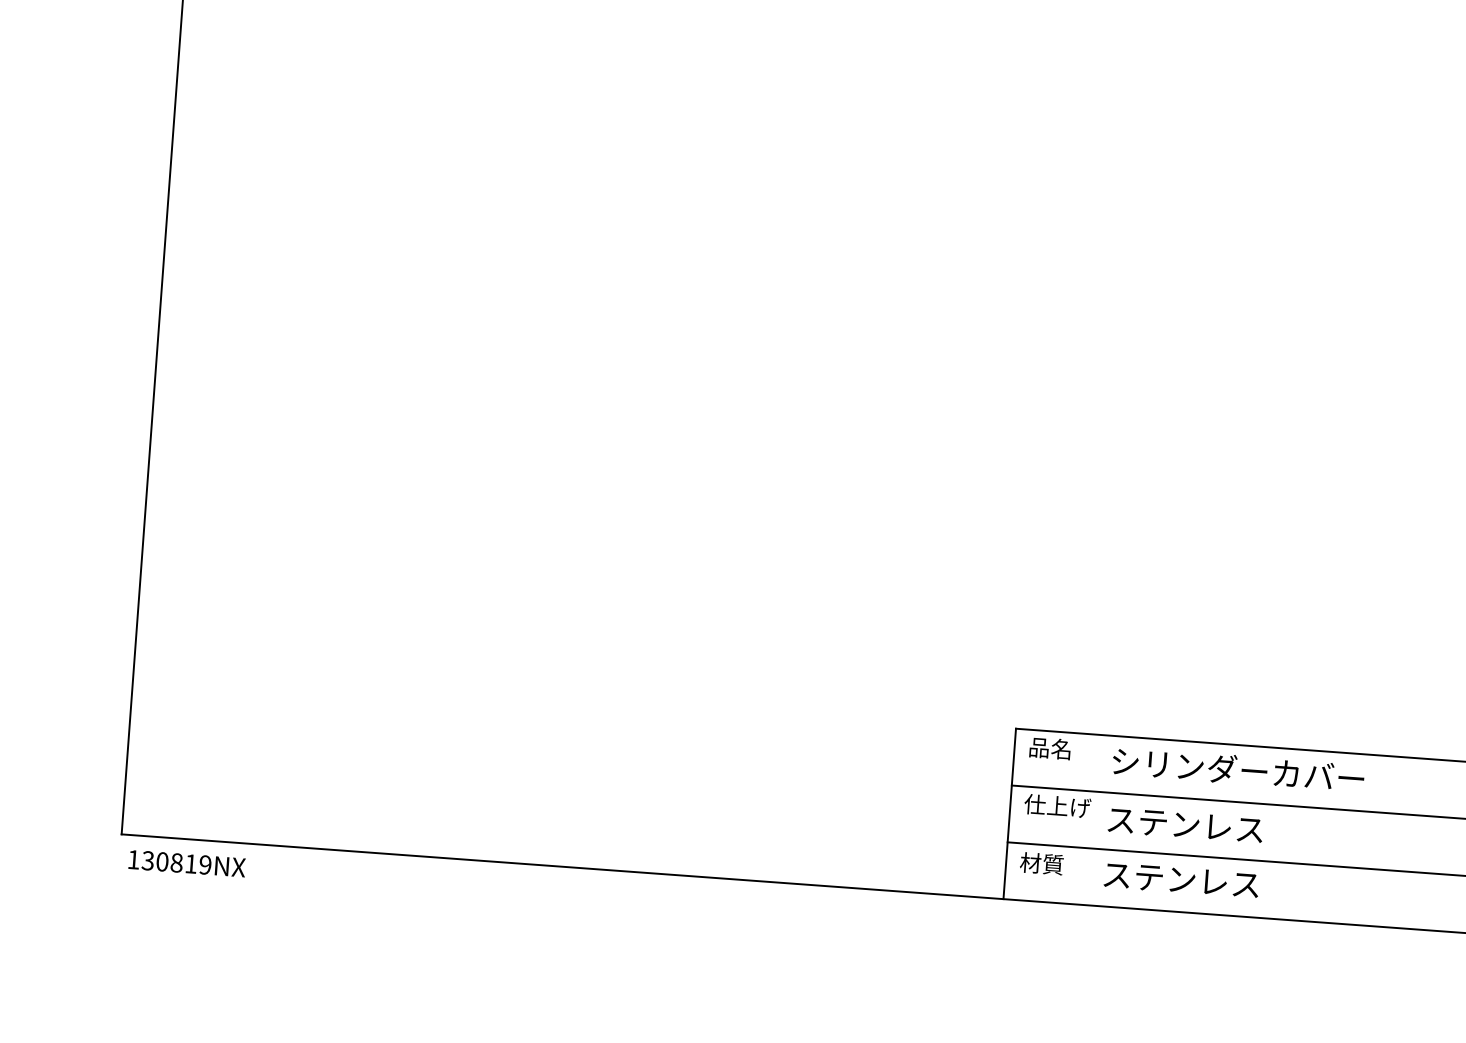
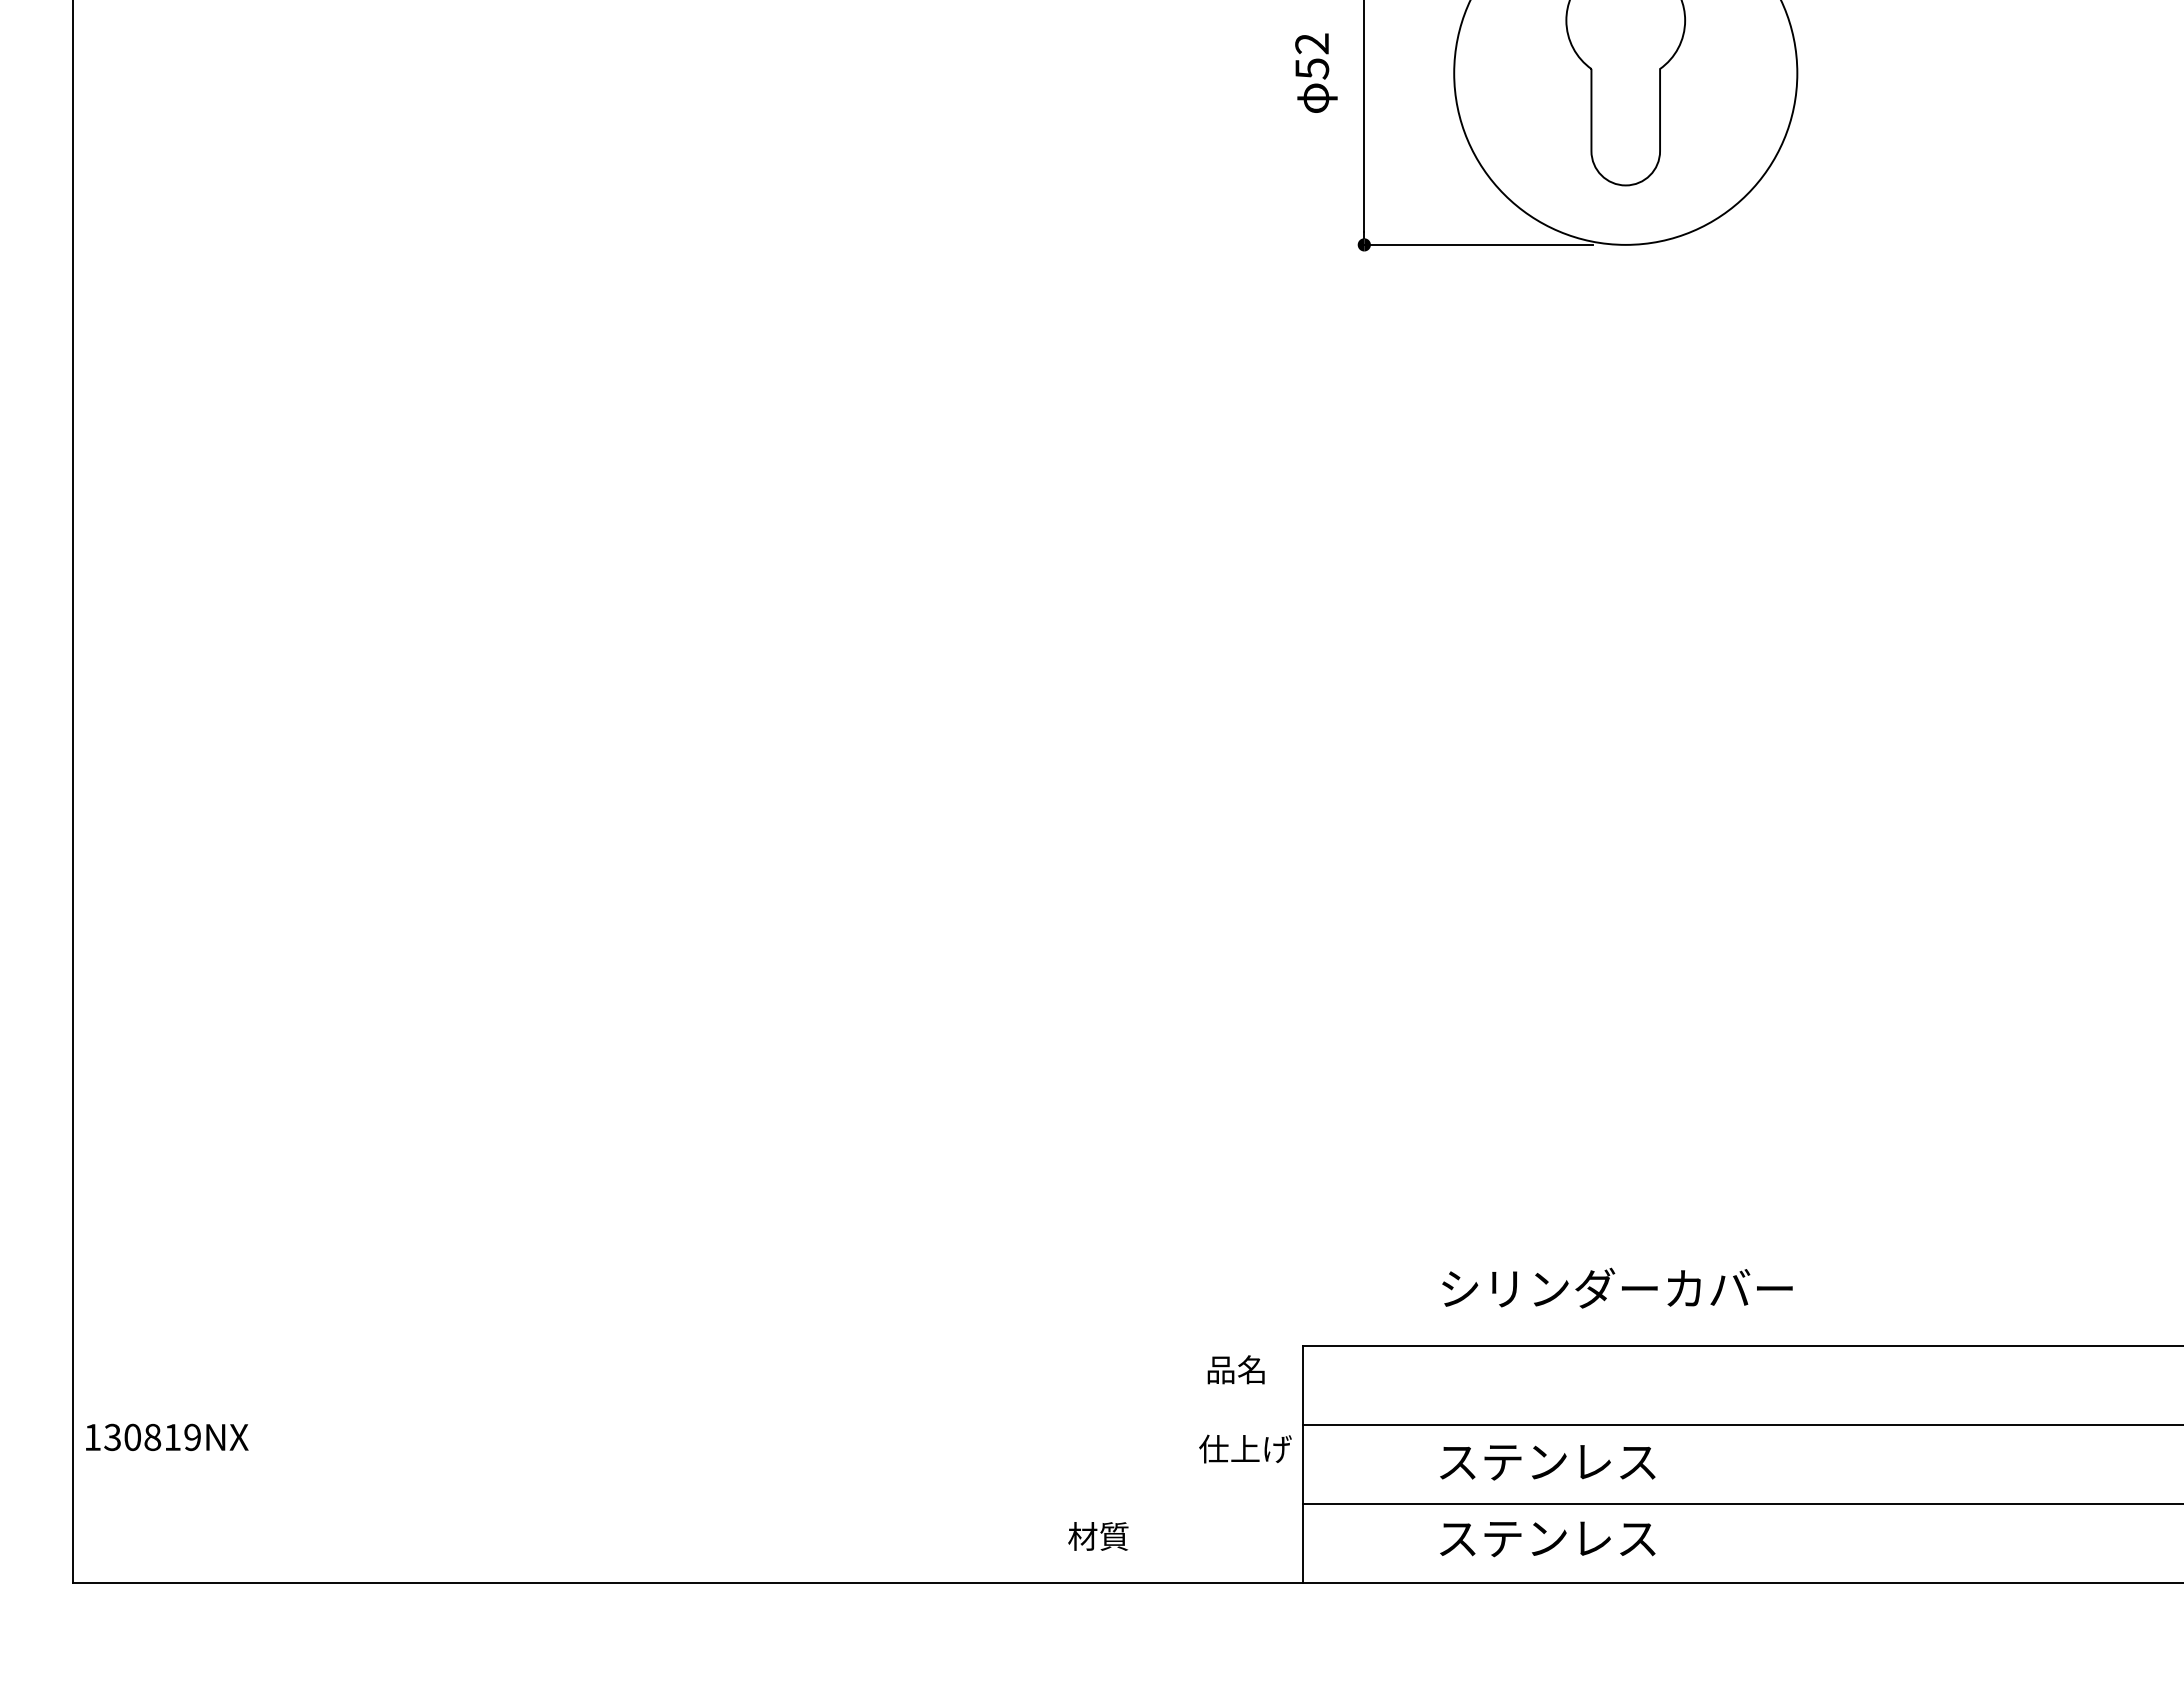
text: (1049, 748) -> (1235, 1369), moved
text: (1238, 769) -> (1617, 1287), moved
text: (1057, 805) -> (1245, 1448), moved
text: (187, 863) -> (167, 1436), moved
text: (1041, 863) -> (1098, 1536), moved

